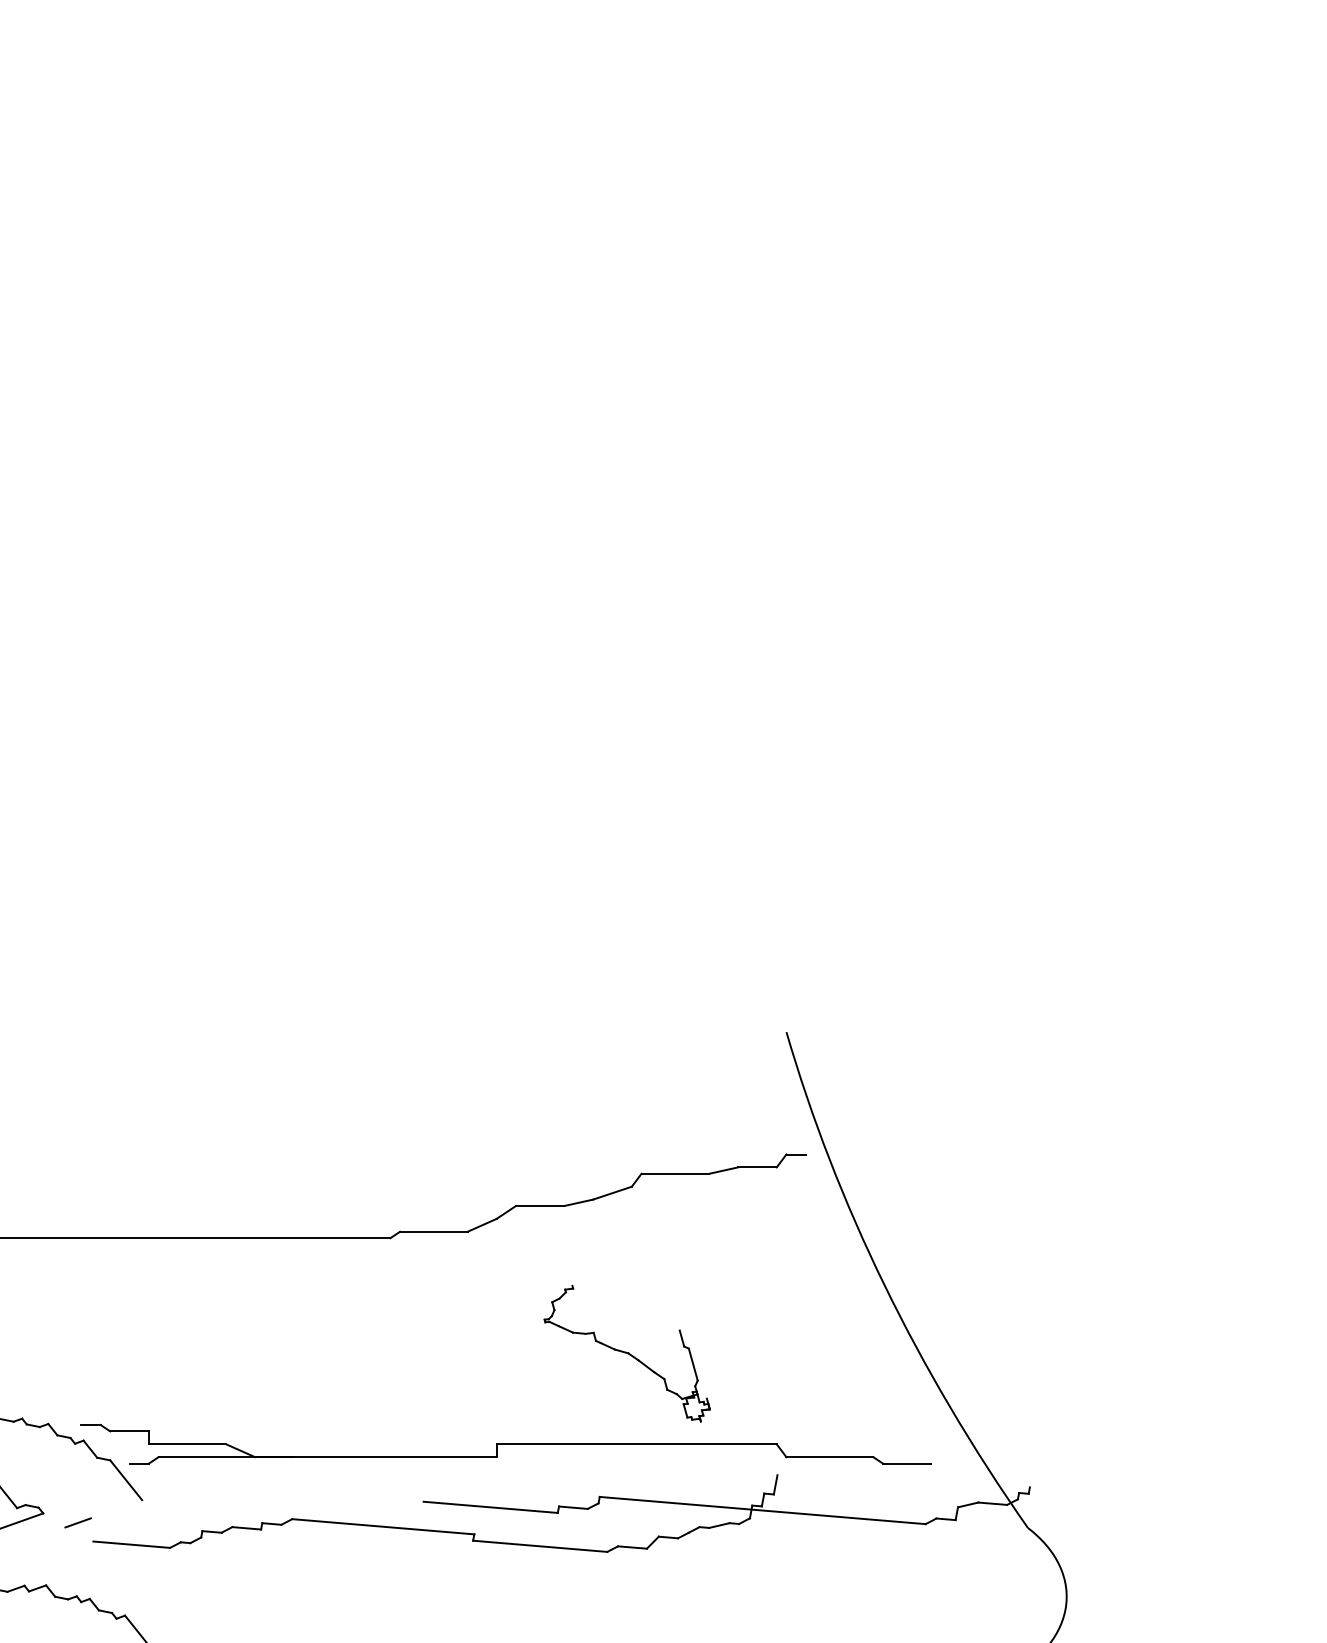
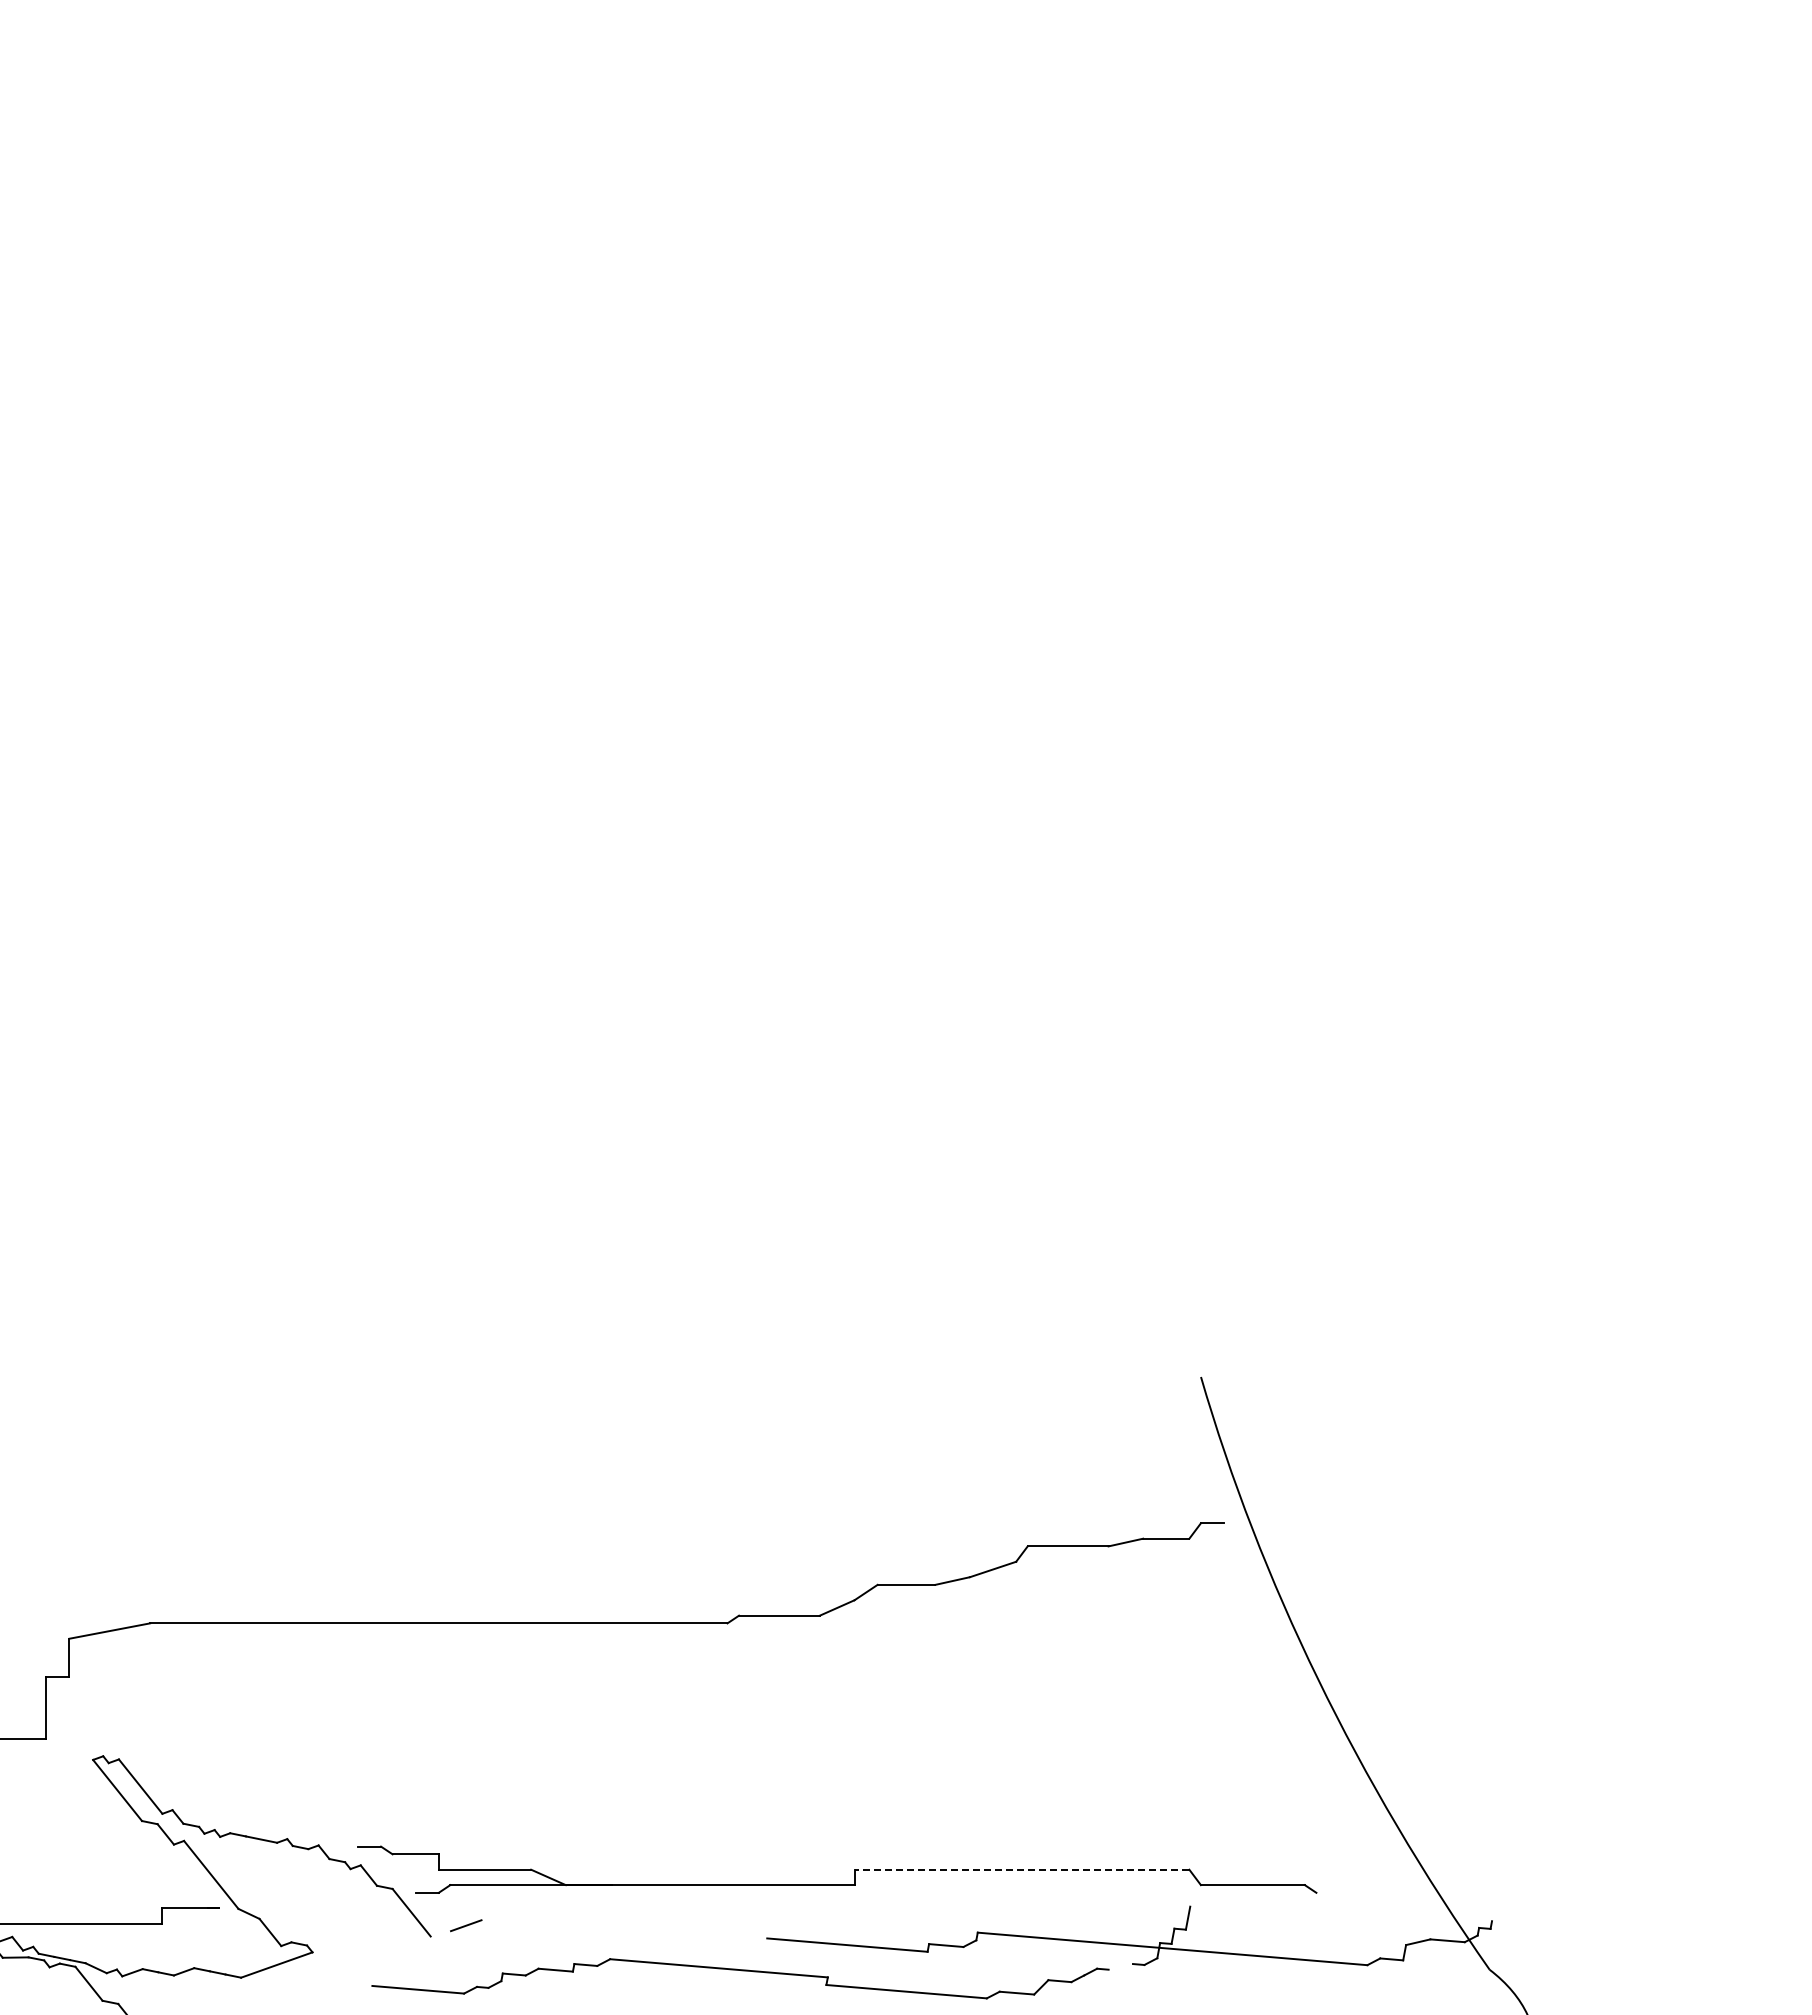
part: (627, 1353) -> (1010, 1761), removed
line: (636, 1444) -> (1021, 1869), solid -> dashed
line: (907, 1463) -> (1345, 1892), removed
line: (78, 1522) -> (466, 1925), moved
line: (719, 1525) -> (1120, 1966), removed

